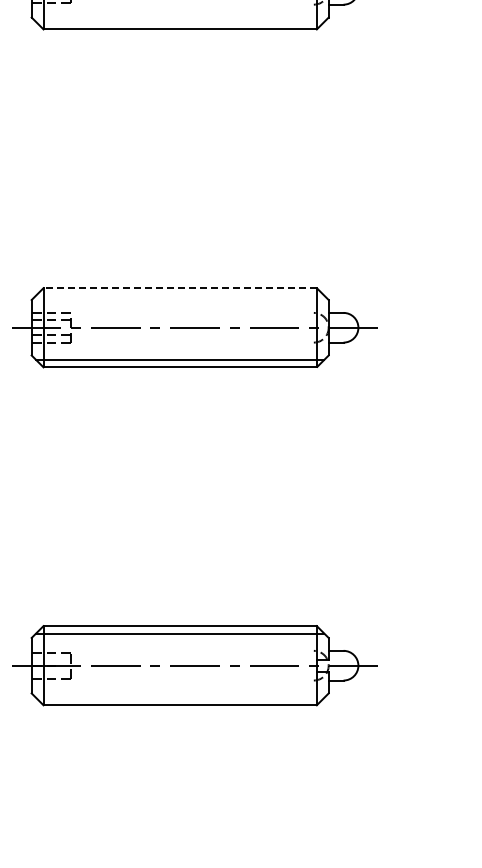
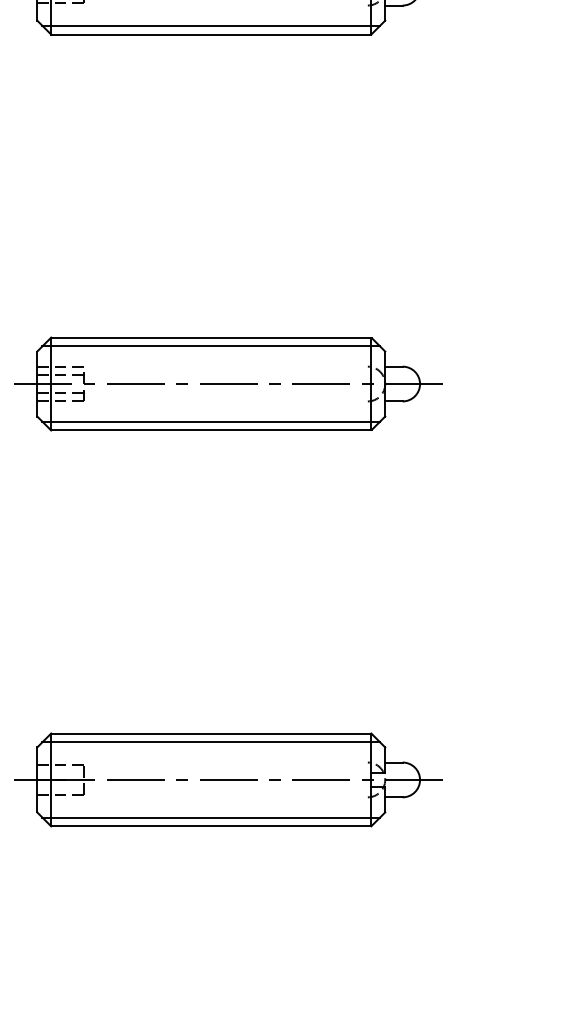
line: (180, 21) -> (211, 25), added
line: (180, 288) -> (211, 338), dashed -> solid
line: (180, 295) -> (211, 346), added
line: (180, 697) -> (211, 817), added

